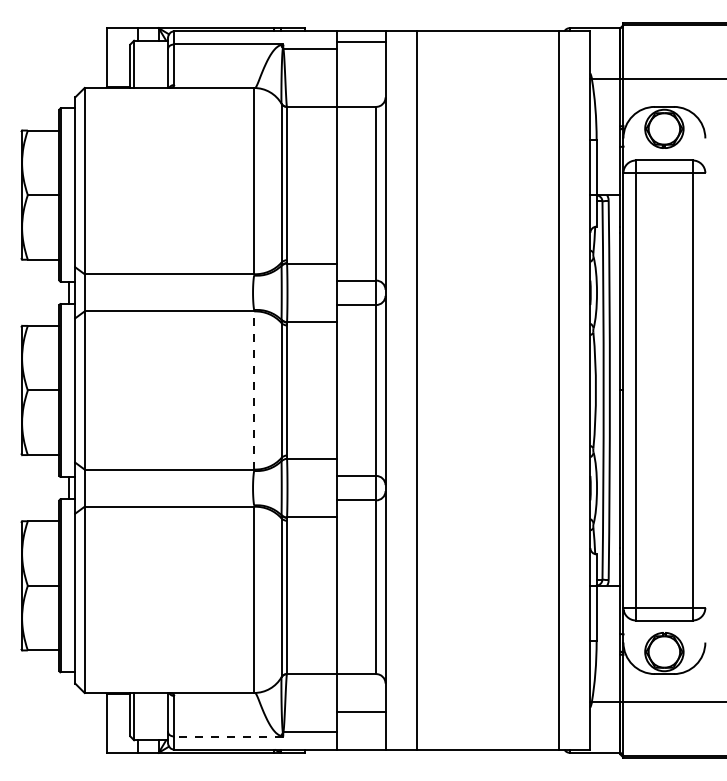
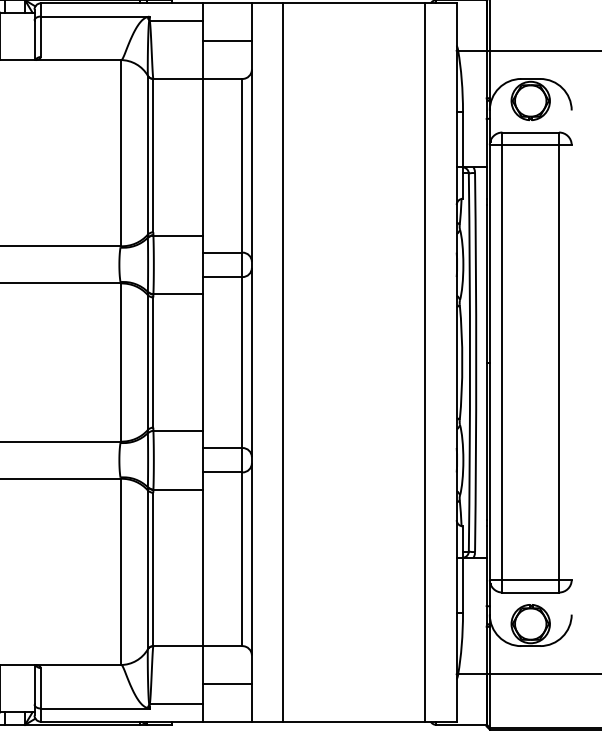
line: (360, 42) -> (226, 41), moved
line: (254, 390) -> (120, 362), dashed -> solid
line: (228, 736) -> (94, 708), dashed -> solid

